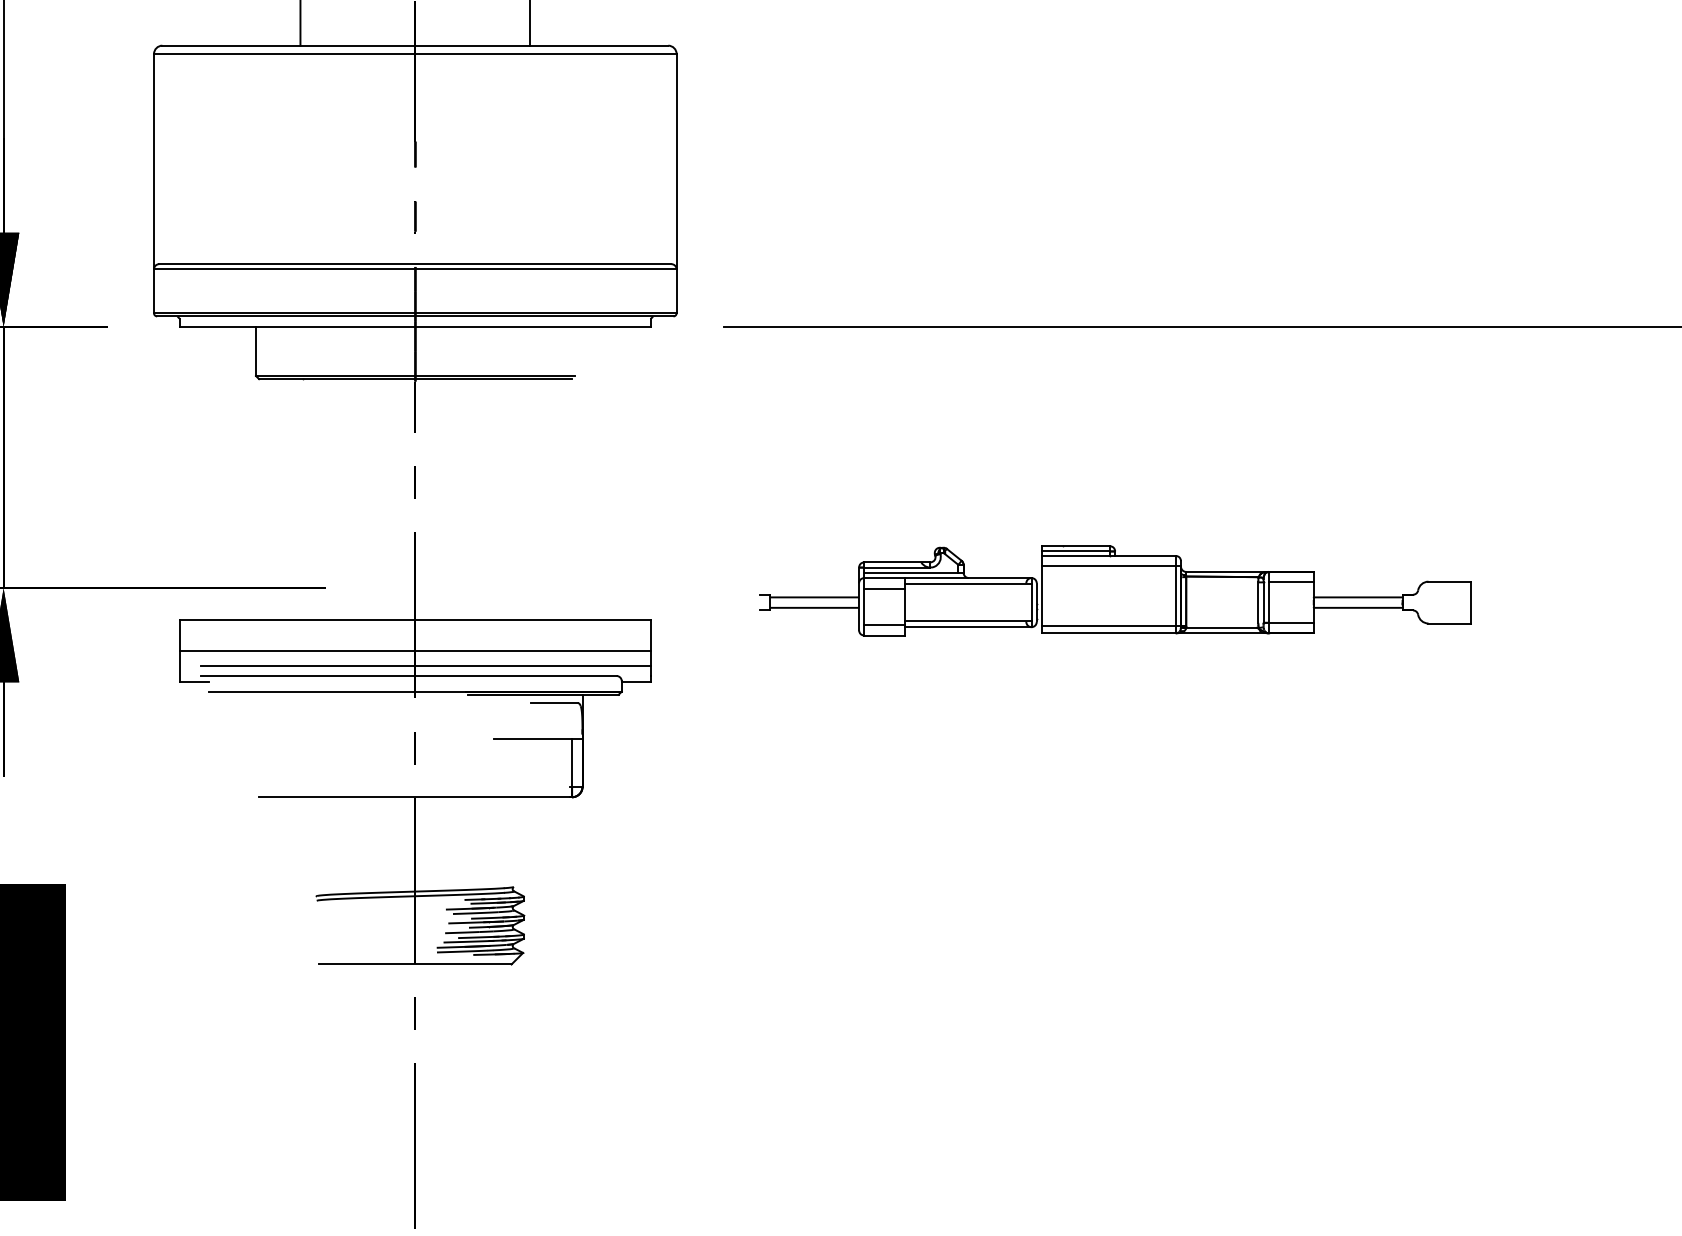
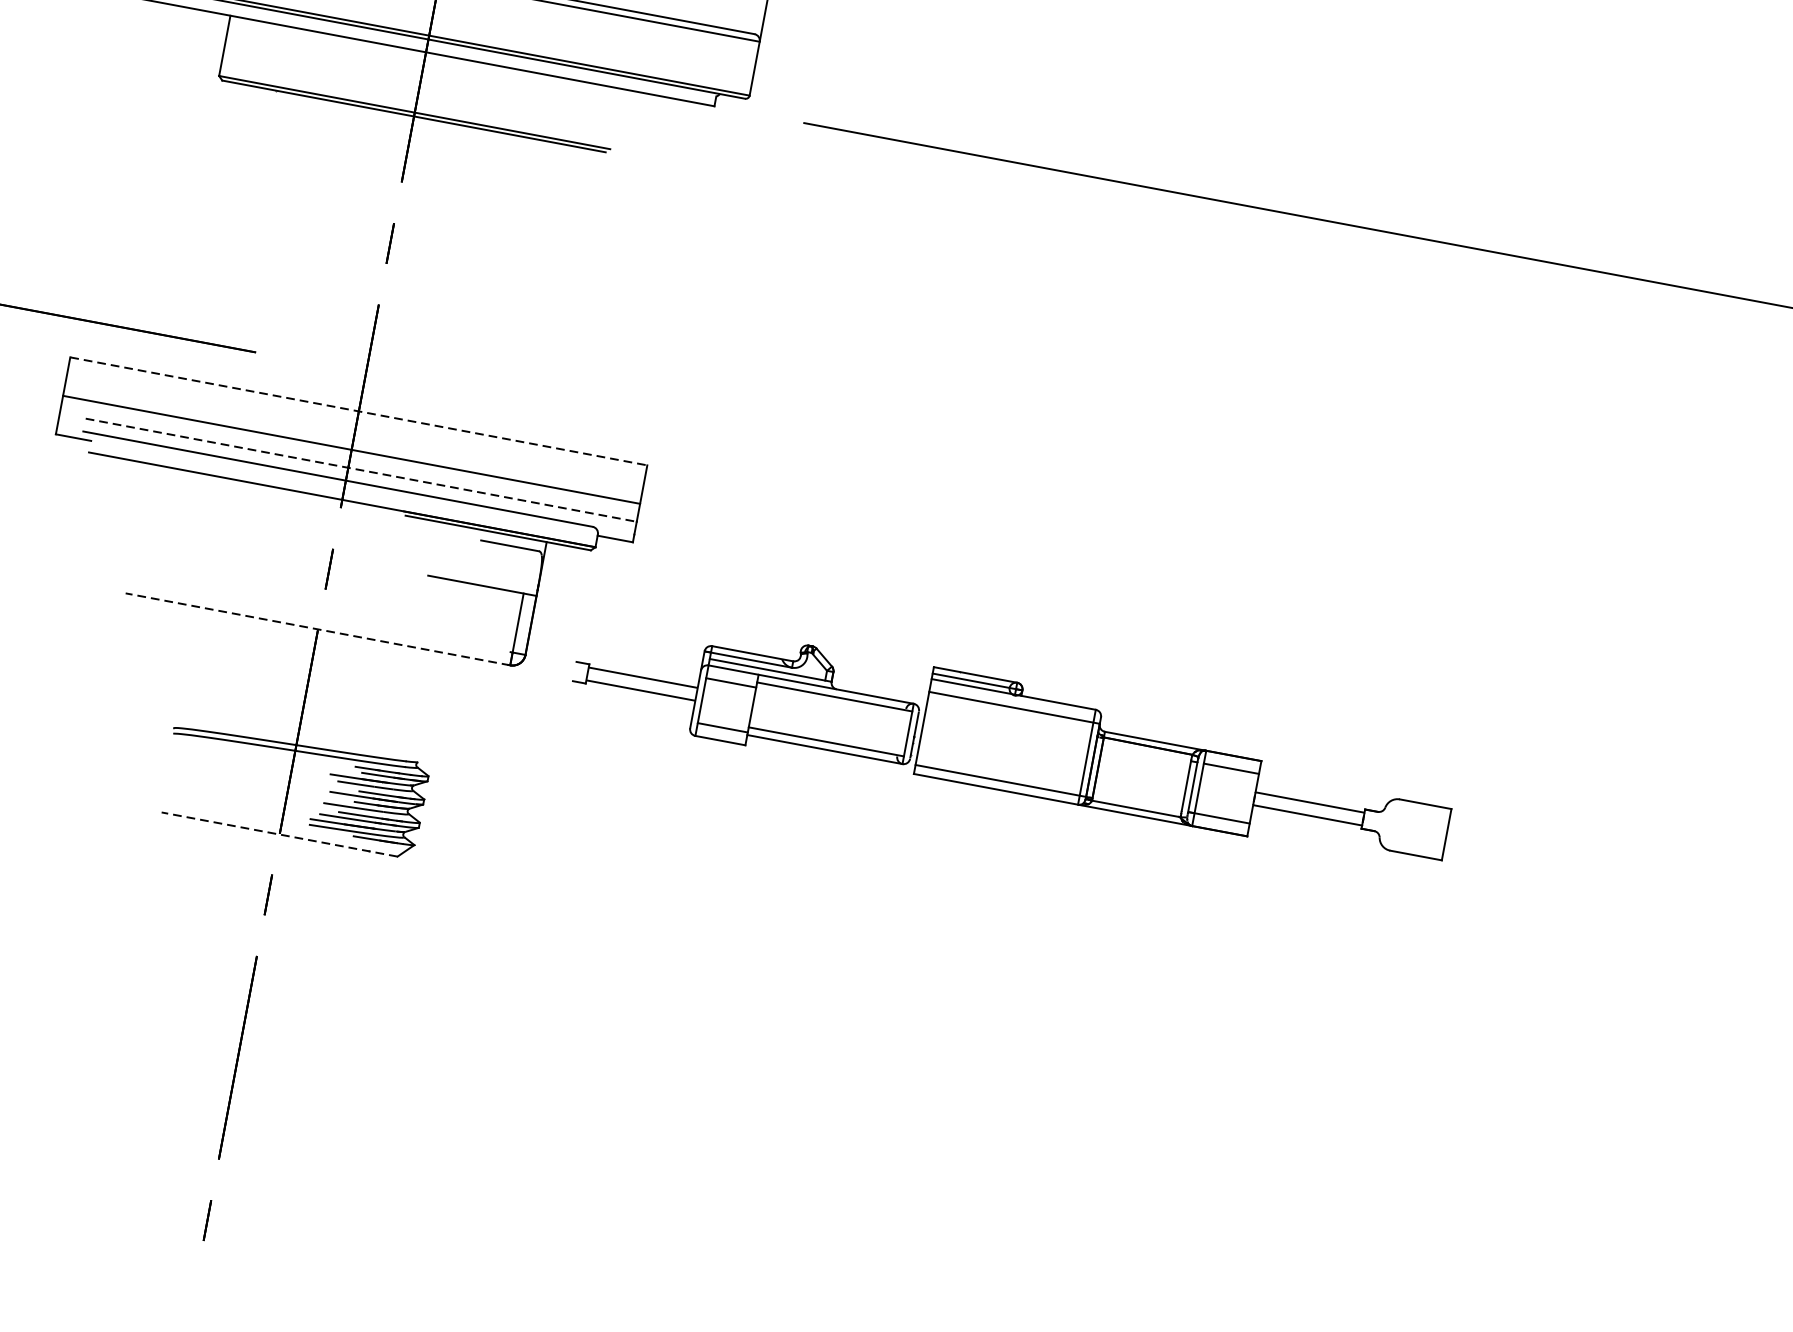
part: (1115, 590) -> (1013, 738), moved
line: (415, 619) -> (358, 411), solid -> dashed
line: (425, 665) -> (360, 470), solid -> dashed
line: (415, 797) -> (318, 629), solid -> dashed
line: (414, 964) -> (278, 834), solid -> dashed

